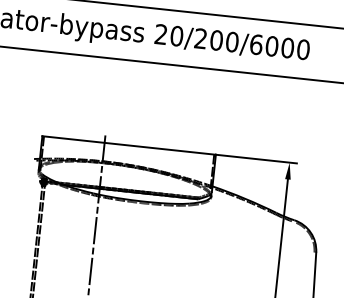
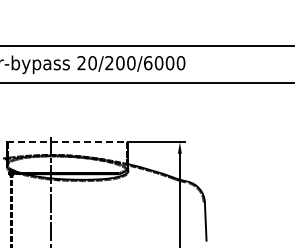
line: (128, 145) -> (67, 142), solid -> dashed

